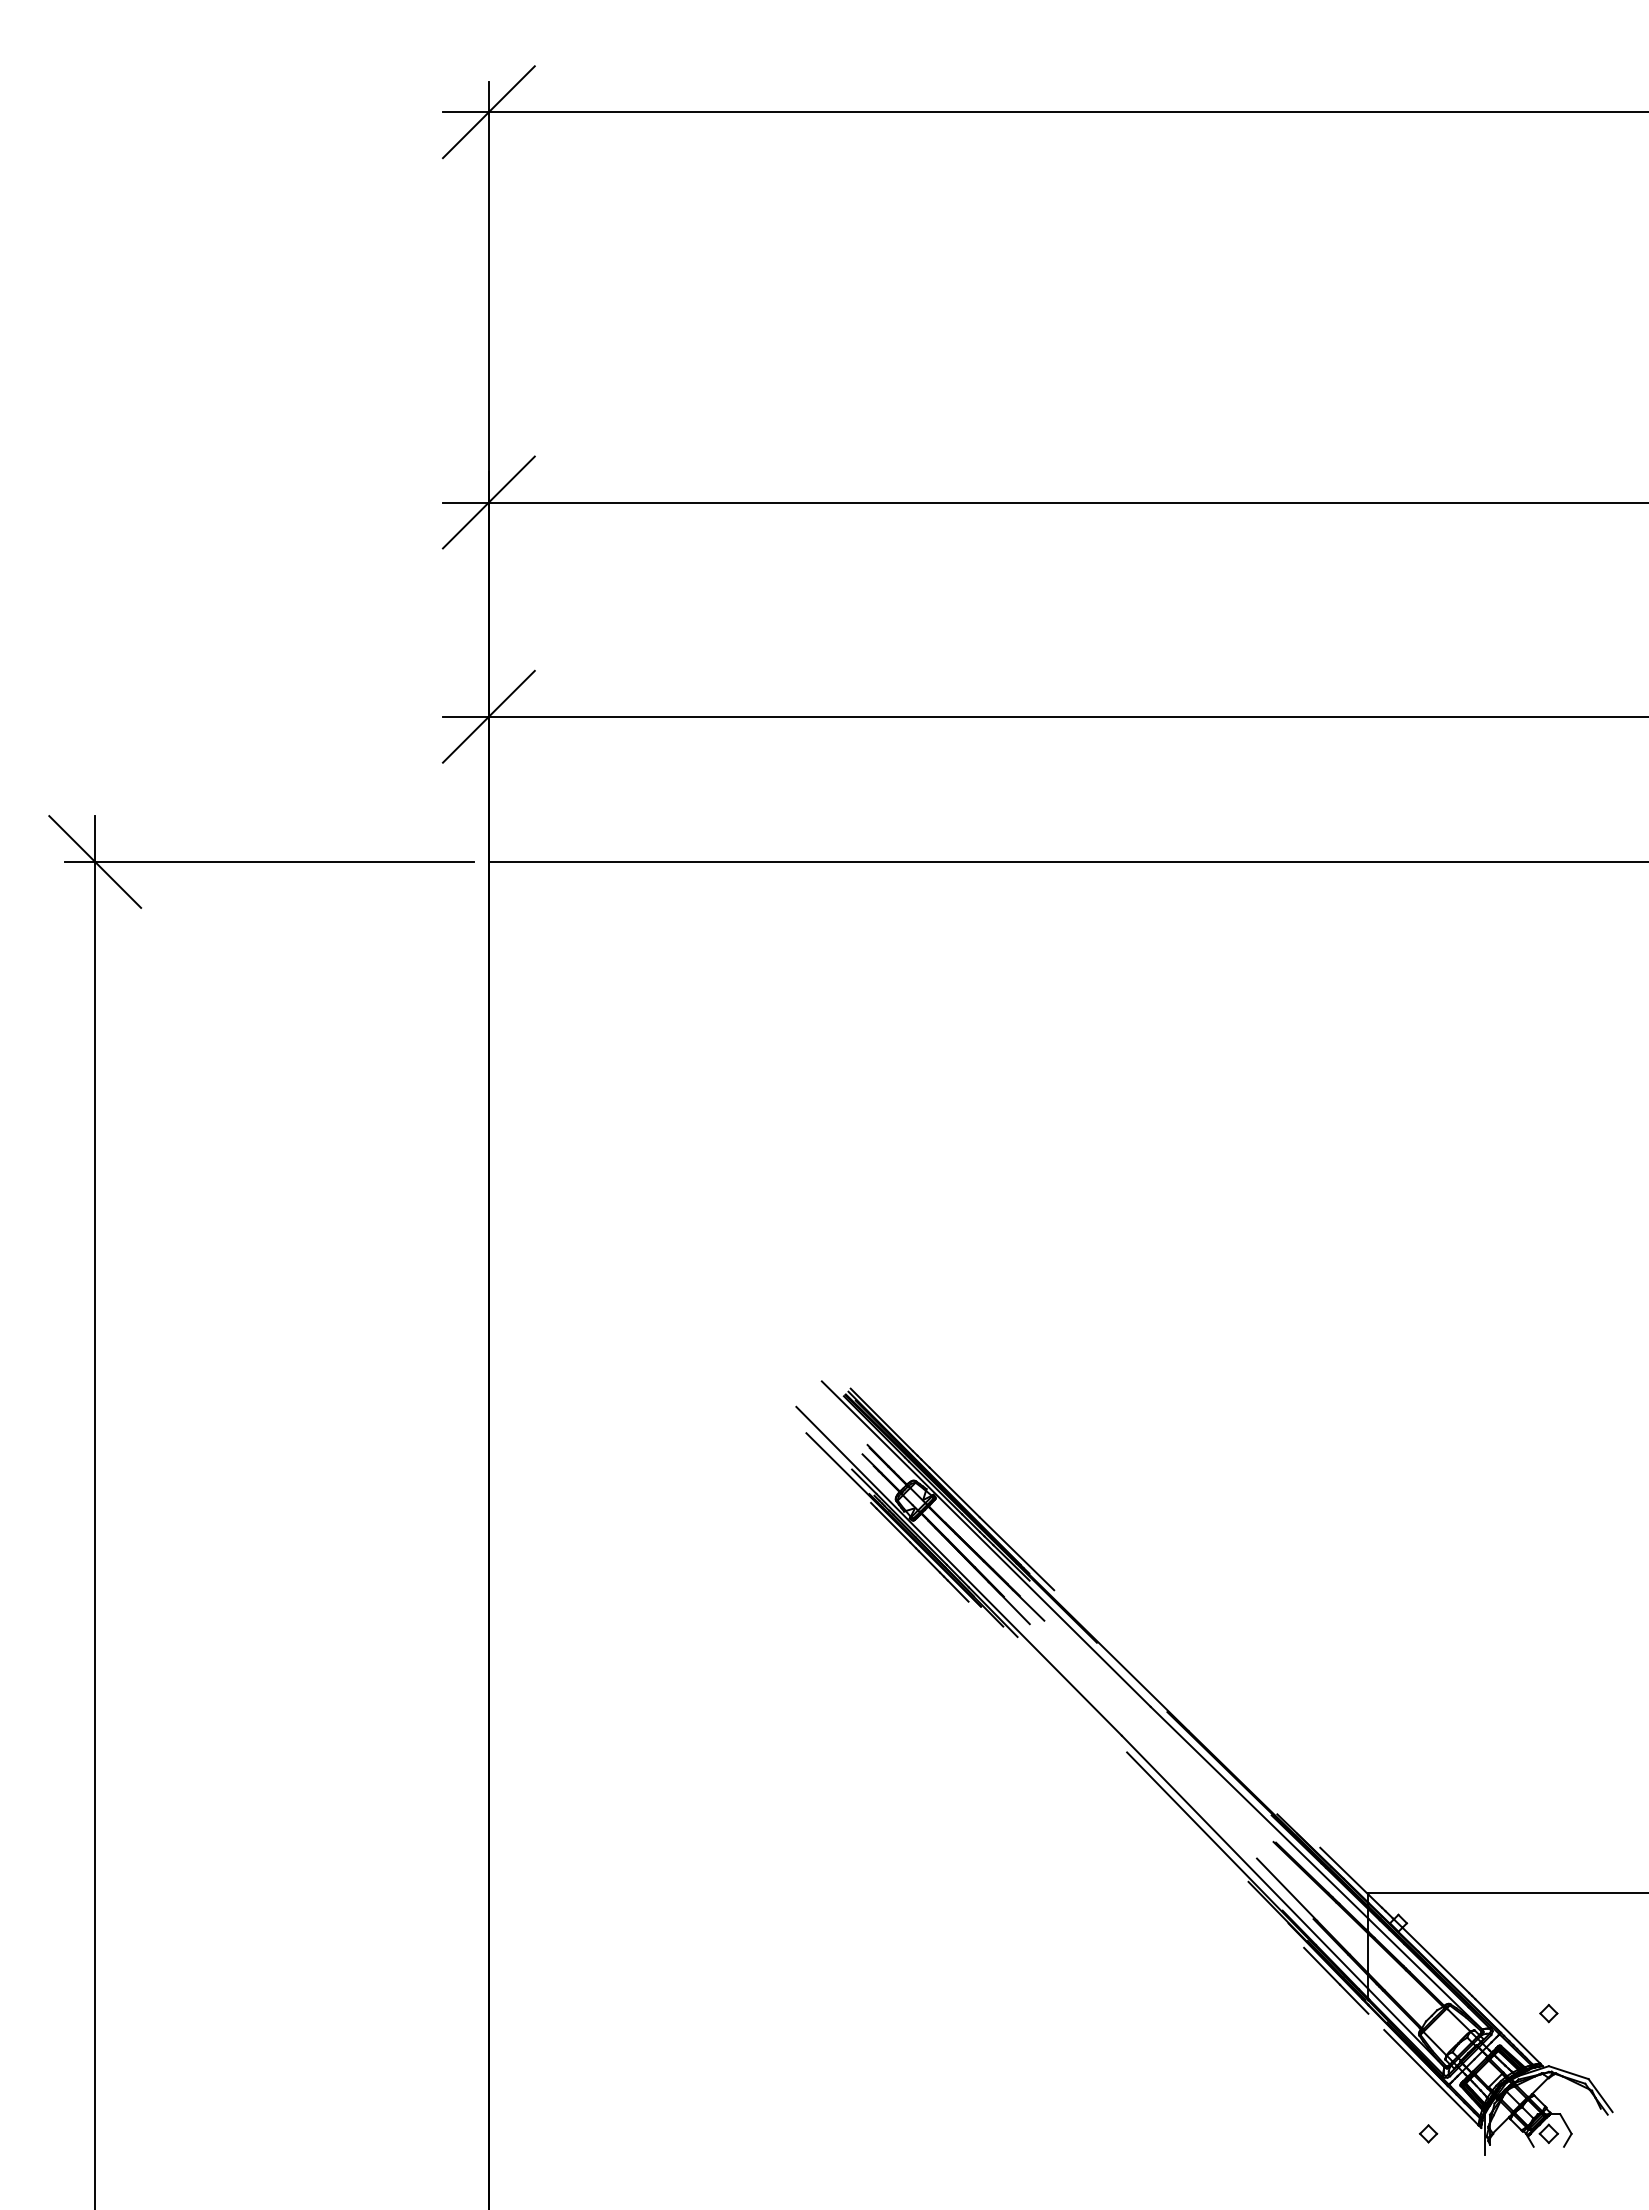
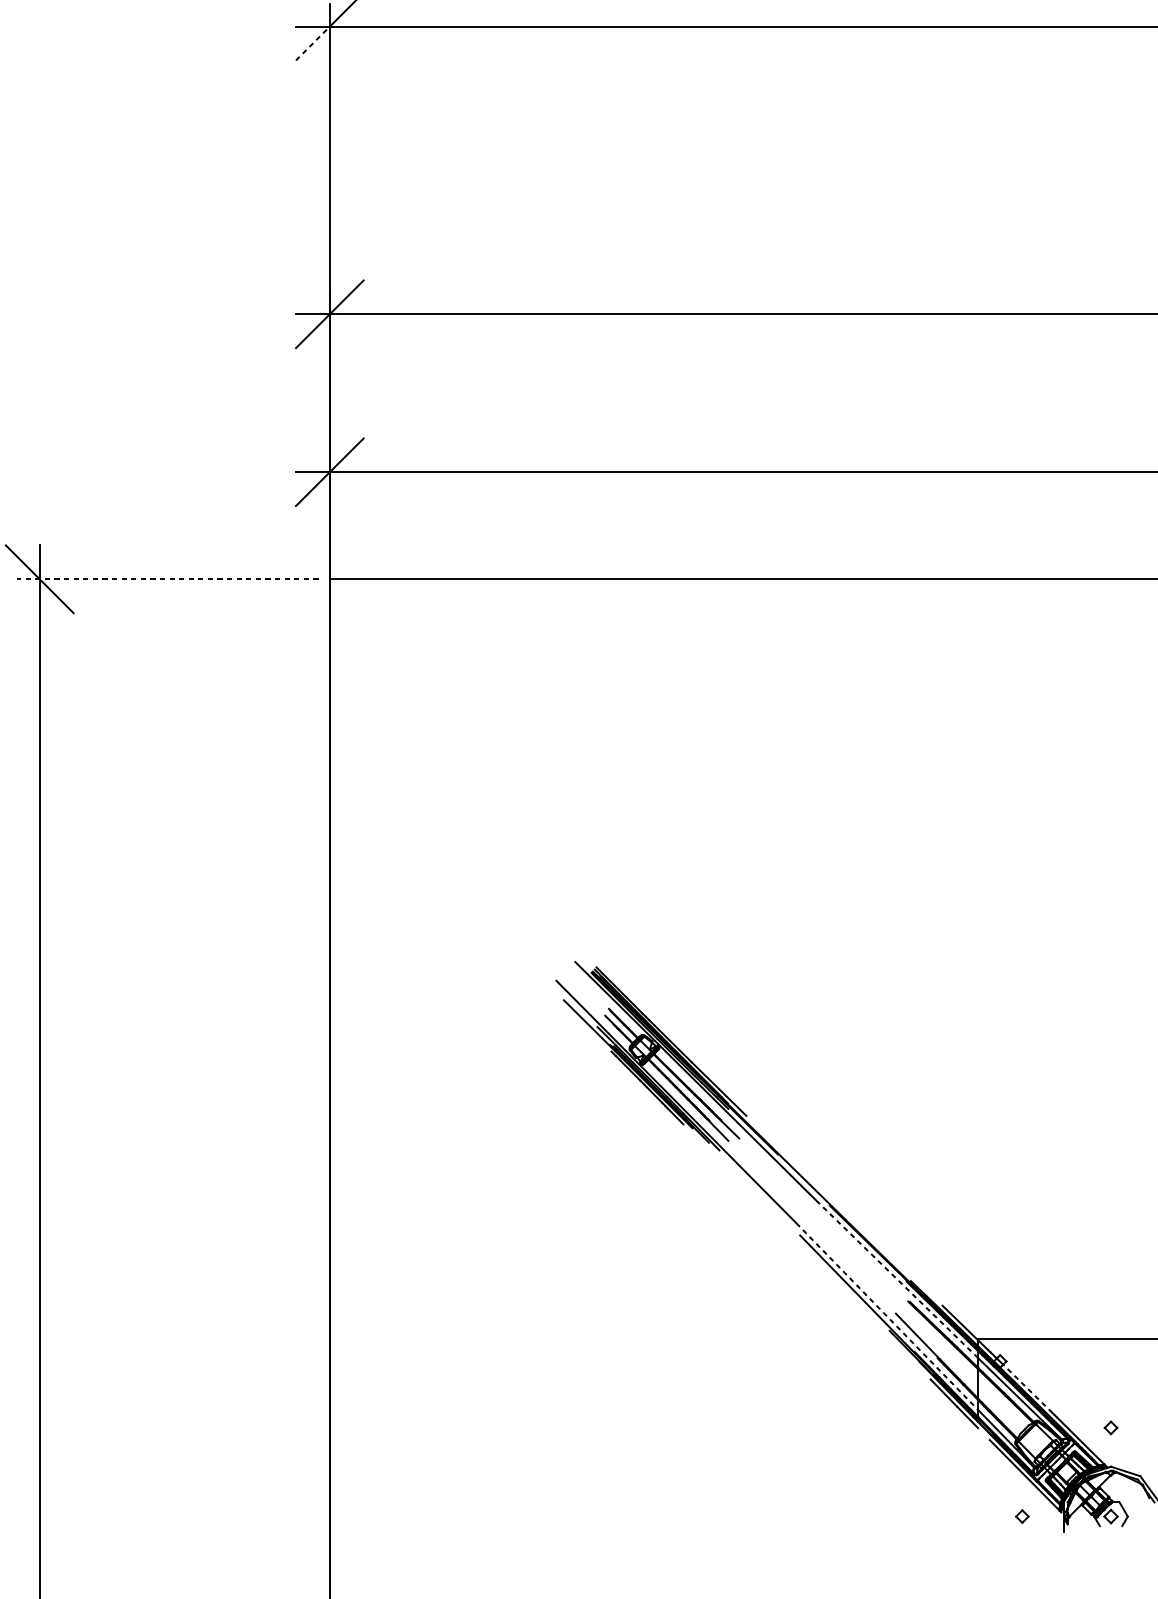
line: (466, 134) -> (313, 43), solid -> dashed
line: (269, 861) -> (168, 578), solid -> dashed
line: (1259, 1812) -> (897, 1279), solid -> dashed
line: (1245, 1862) -> (887, 1316), solid -> dashed
line: (1435, 1960) -> (1027, 1388), solid -> dashed

